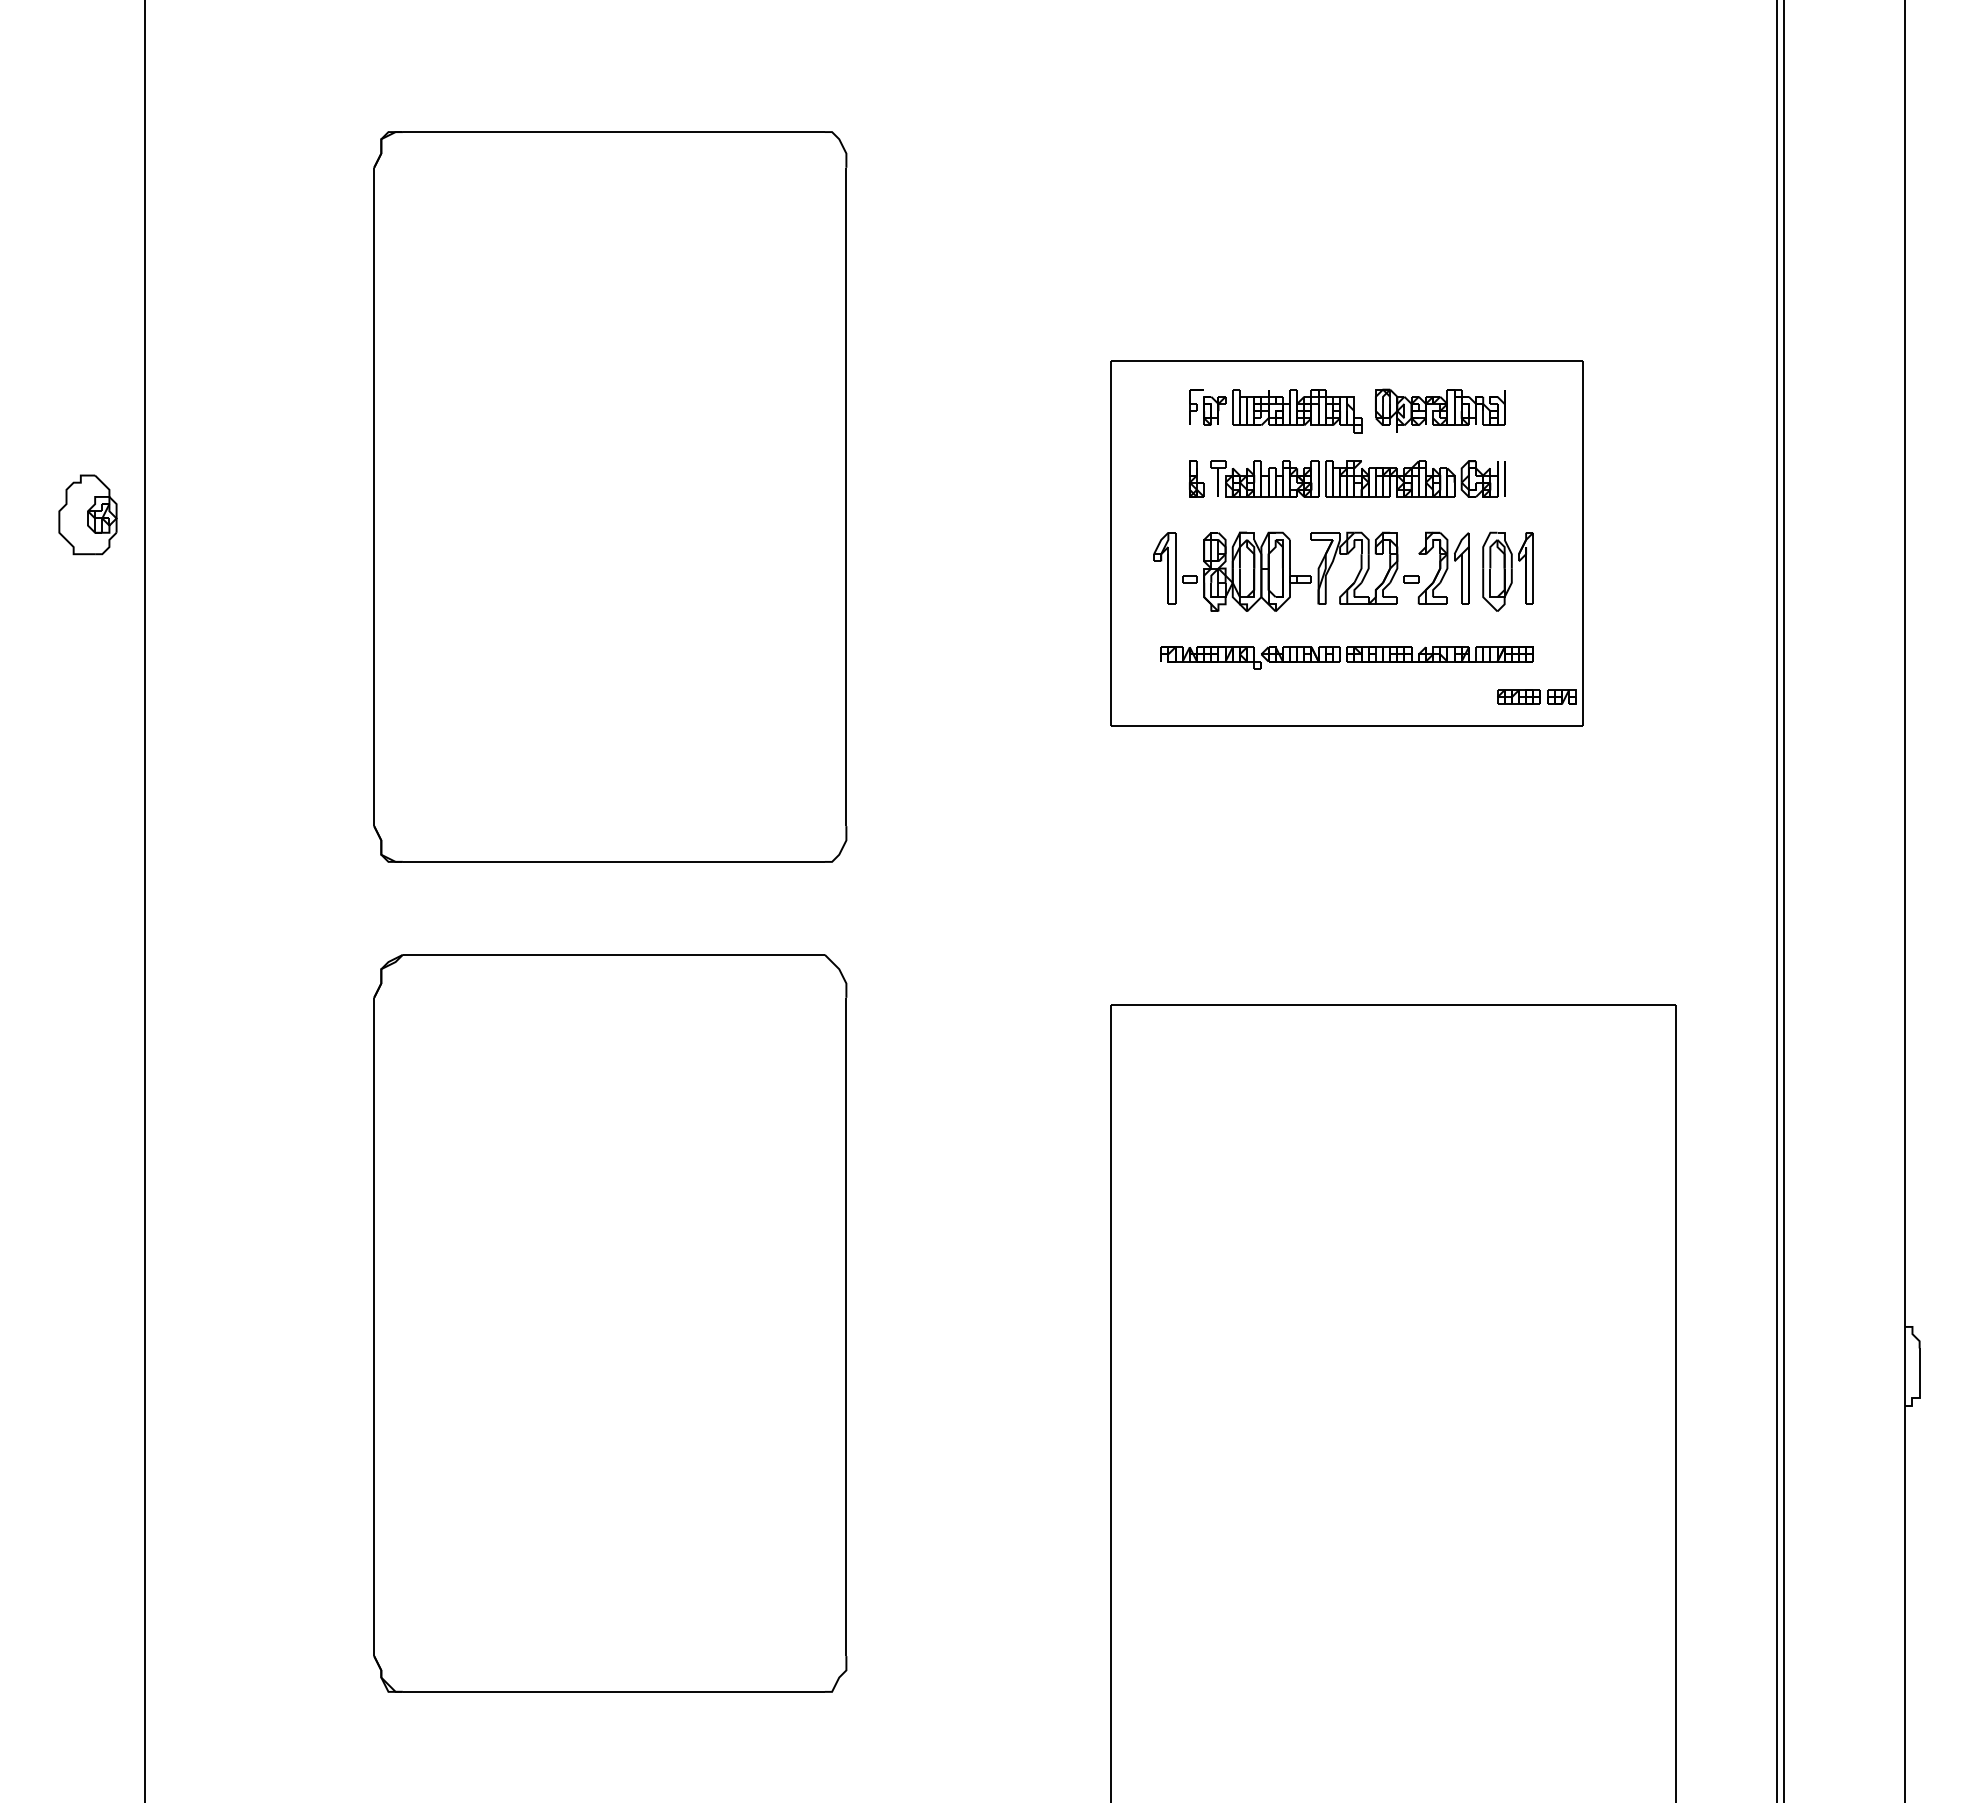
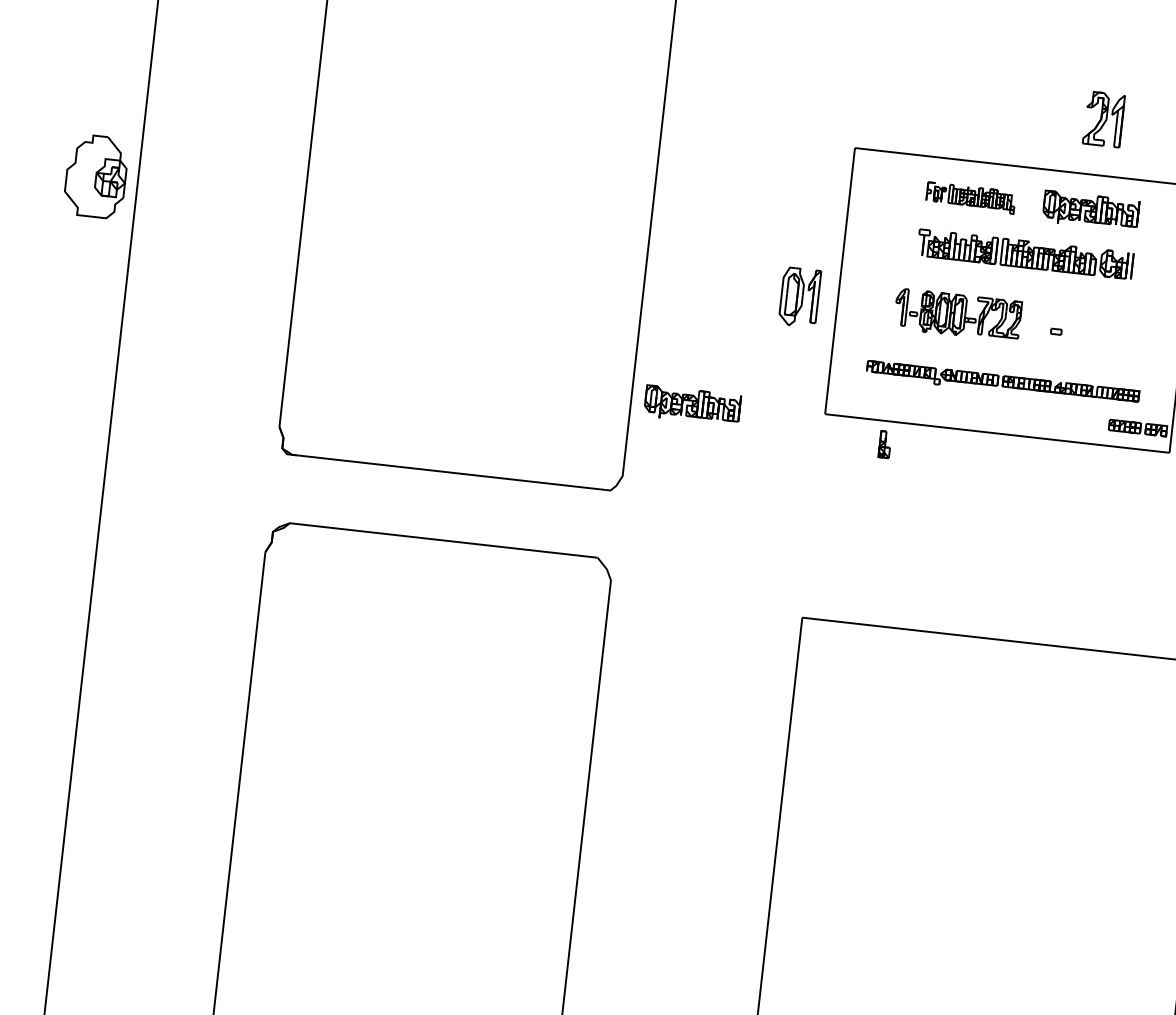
part: (1275, 411) -> (970, 198), size x0.7
part: (1196, 478) -> (884, 444), moved
part: (87, 514) -> (95, 176), size x1.4
part: (1443, 567) -> (1103, 118), moved
part: (1275, 571) -> (957, 314), size x0.7
part: (1507, 571) -> (799, 297), moved
part: (930, 734) -> (692, 405), added

